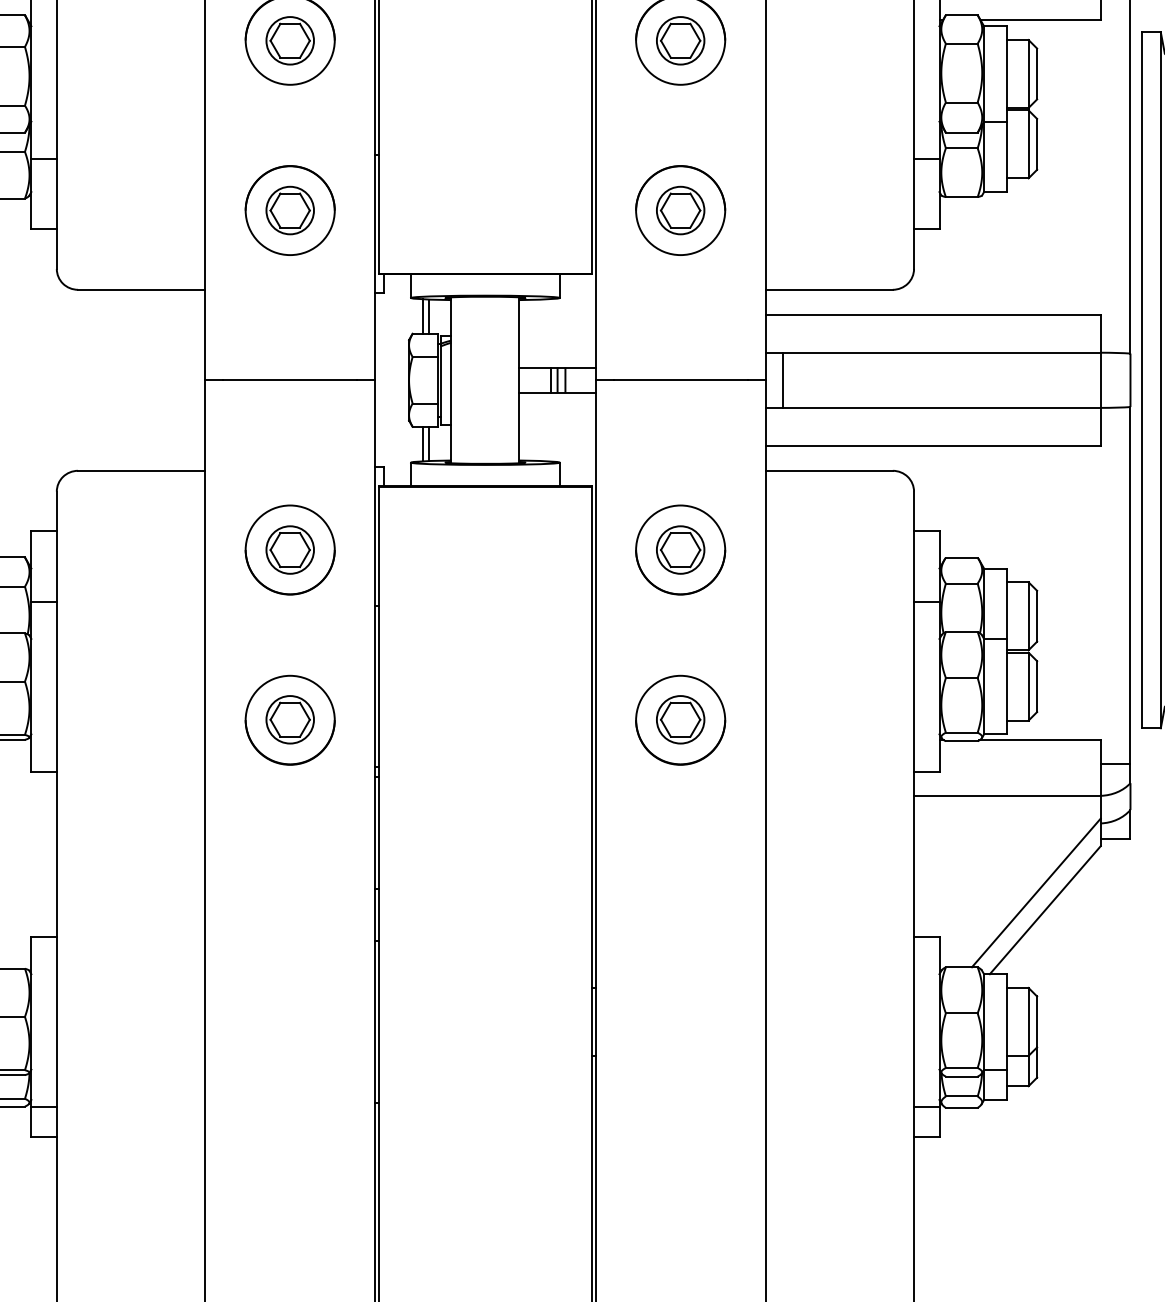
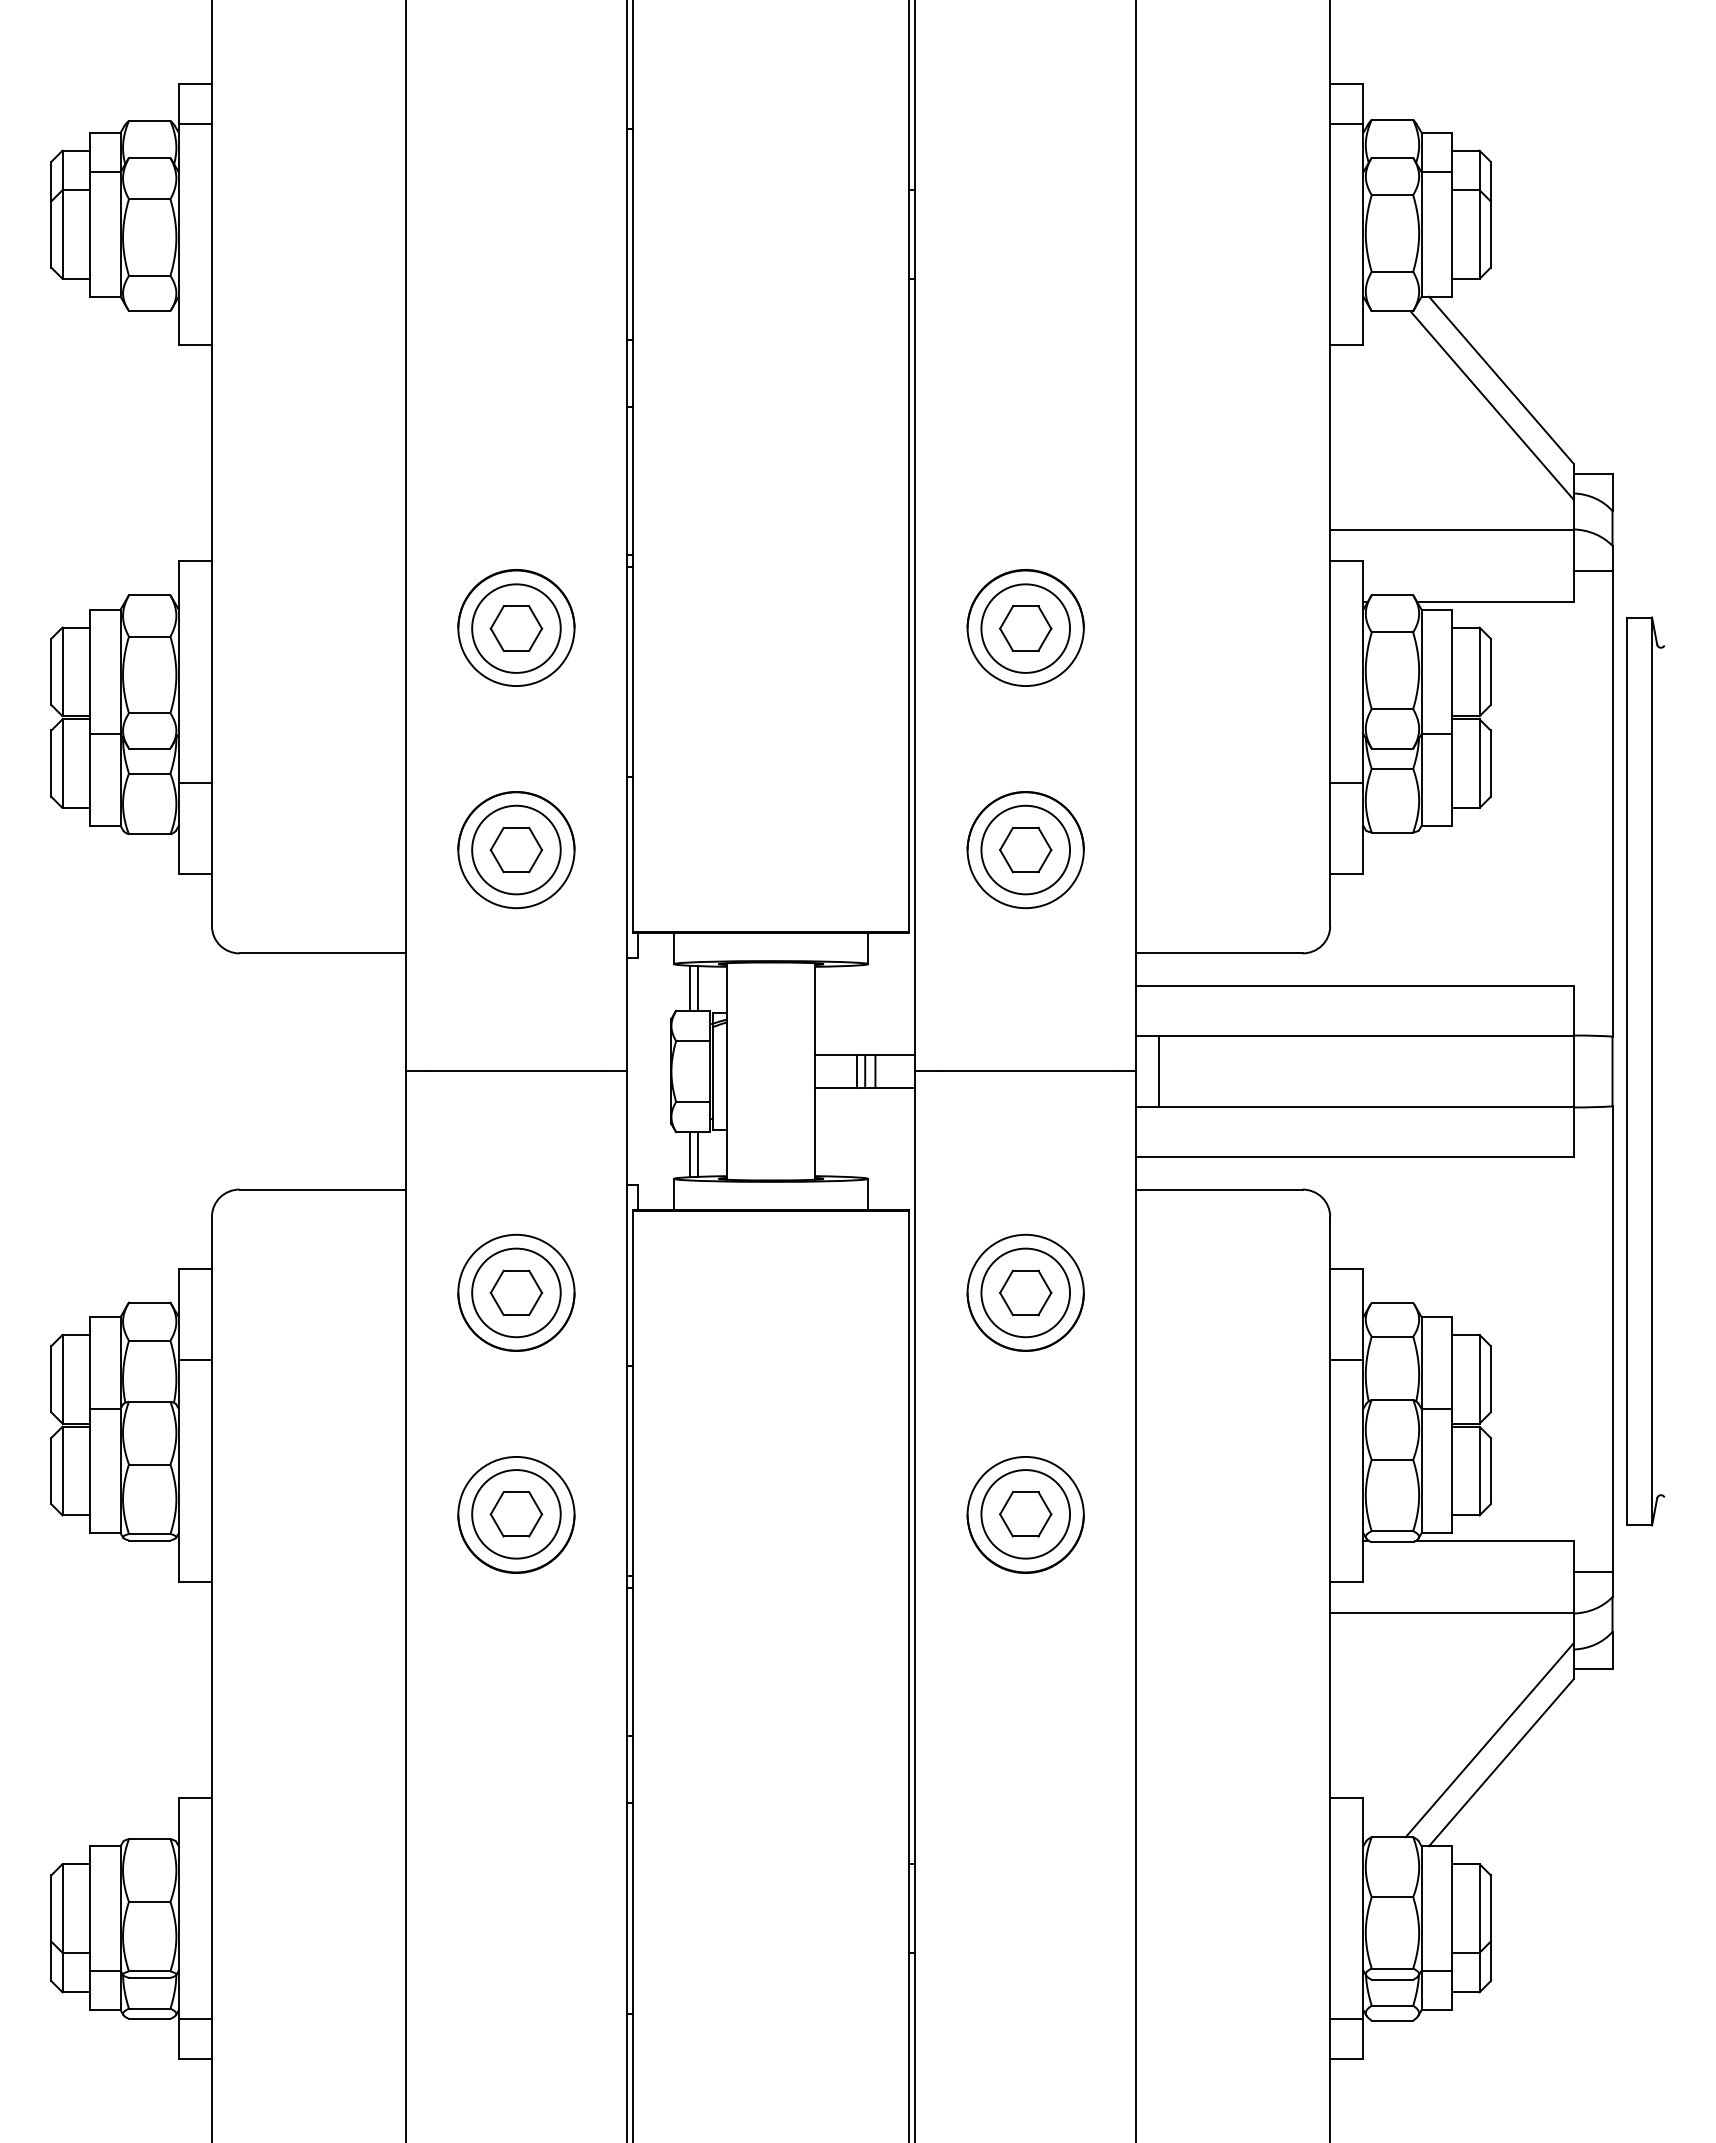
circle: (290, 40) -> (516, 628), size x1.43
circle: (680, 40) -> (1025, 628), size x1.43
circle: (290, 210) -> (516, 849), size x1.43
circle: (680, 210) -> (1025, 849), size x1.43
circle: (290, 549) -> (516, 1292), size x1.43
circle: (680, 549) -> (1025, 1292), size x1.43
circle: (290, 719) -> (516, 1514), size x1.43
circle: (680, 719) -> (1025, 1514), size x1.43

